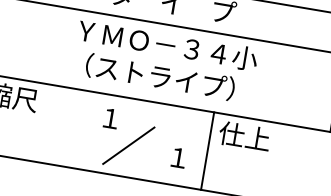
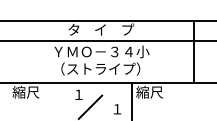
text: (244, 136) -> (149, 92), 仕上 -> 縮尺

